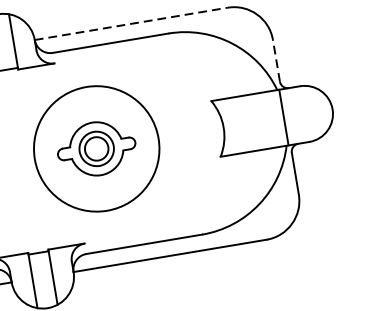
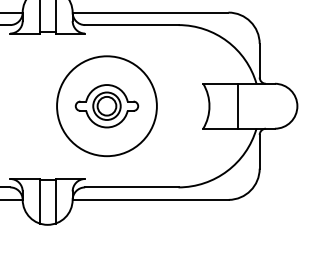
line: (131, 23) -> (150, 12), dashed -> solid
line: (276, 60) -> (259, 60), dashed -> solid
line: (284, 116) -> (238, 105), moved

